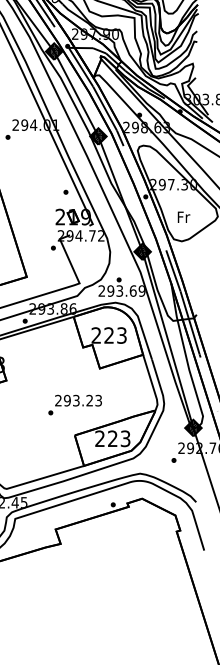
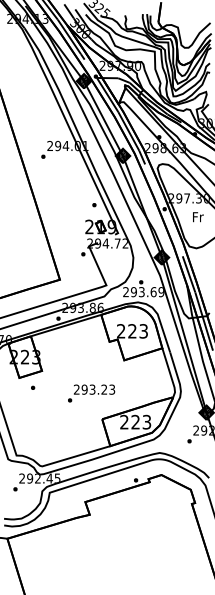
text: (184, 217) -> (198, 217), moved
text: (75, 405) -> (91, 393), moved

